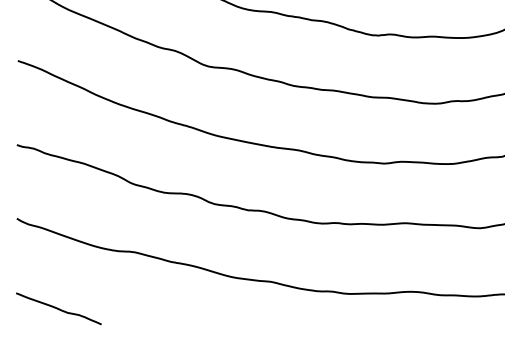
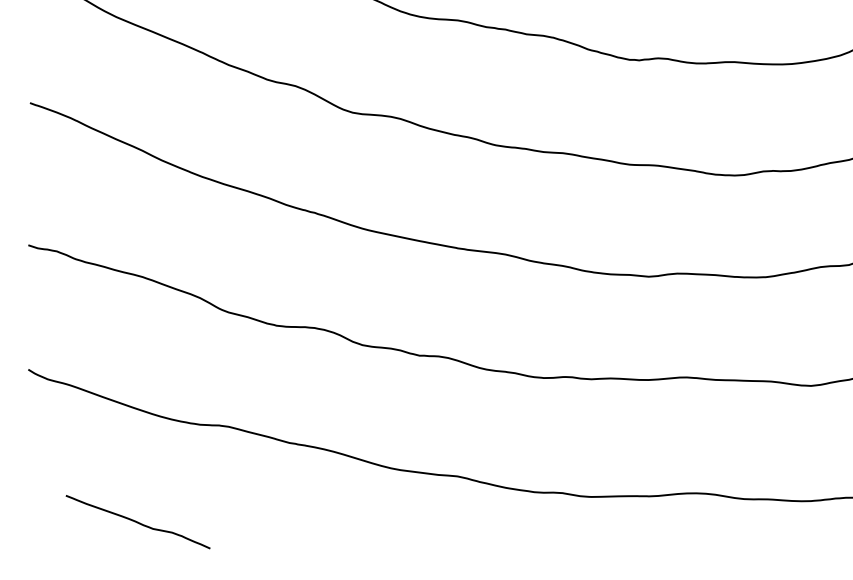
curve: (58, 308) -> (137, 521), moved

